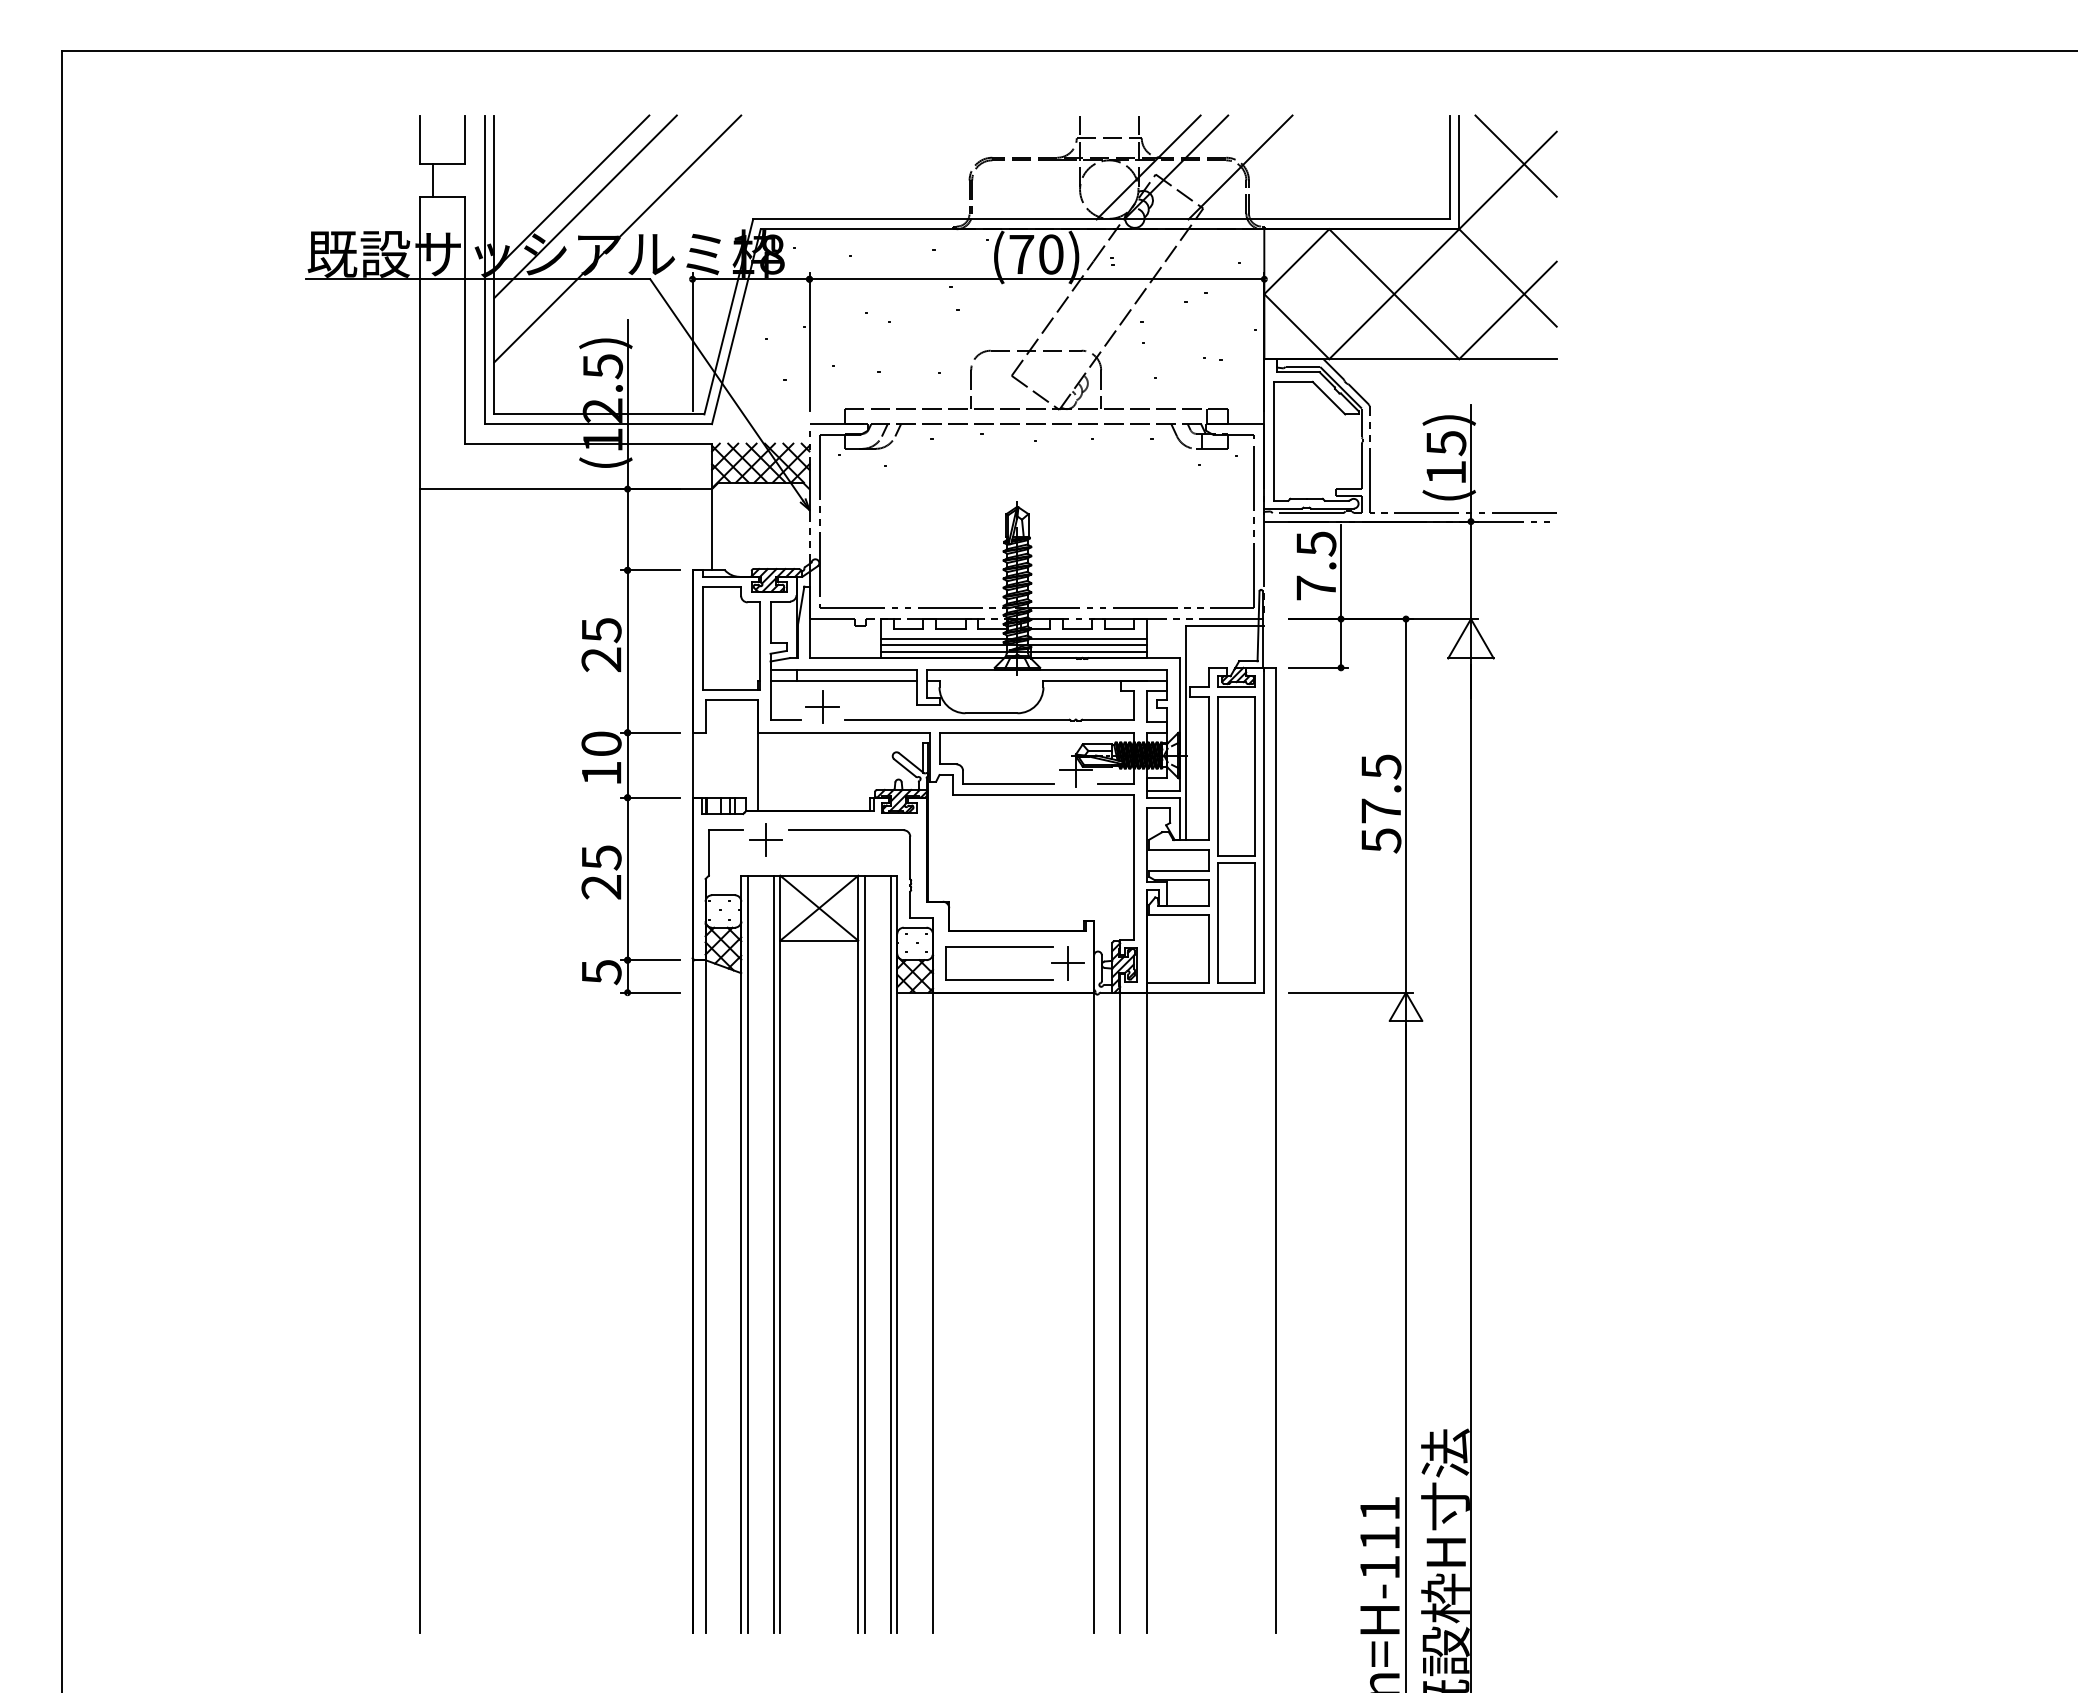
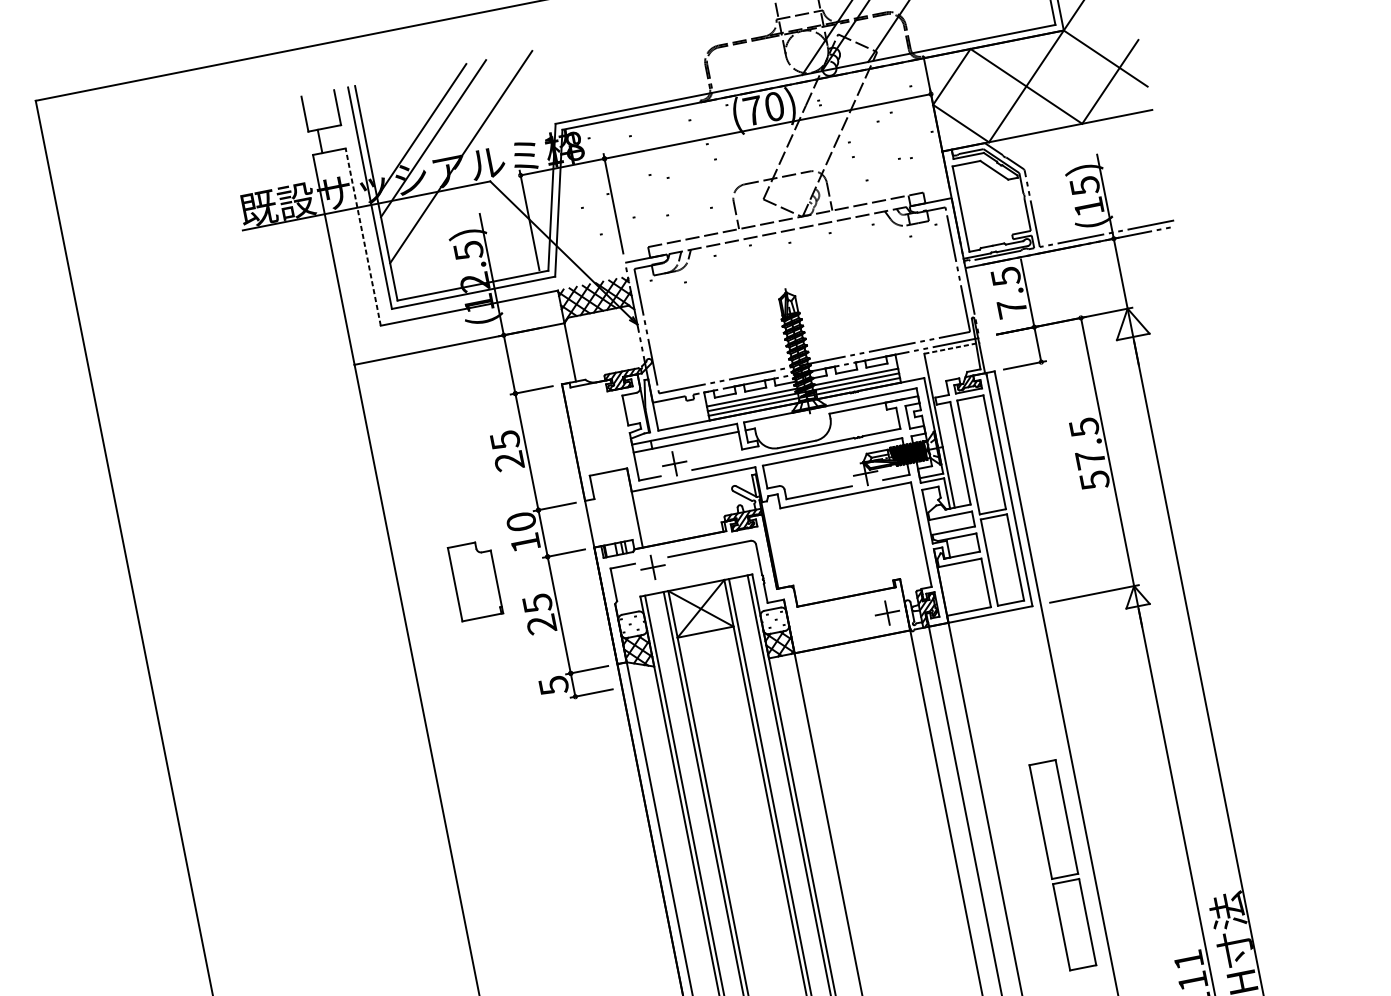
line: (465, 319) -> (363, 236), solid -> dashed
line: (1225, 625) -> (952, 348), solid -> dashed
part: (731, 638) -> (475, 580), moved
part: (999, 947) -> (835, 611), removed
part: (1236, 1347) -> (1062, 864), added

